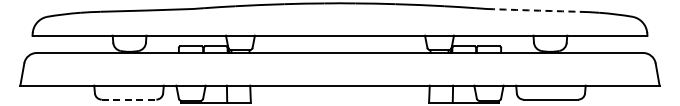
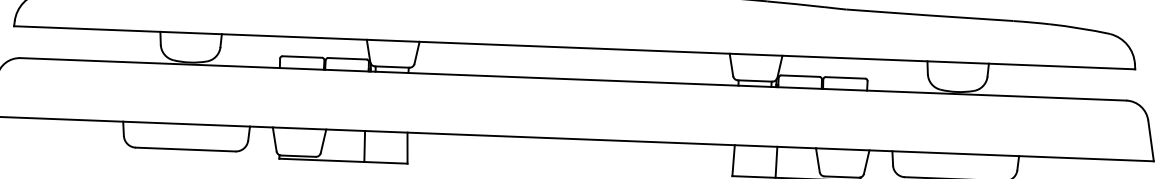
arc: (533, 10) -> (929, 15), dashed -> solid
line: (129, 99) -> (186, 149), dashed -> solid

